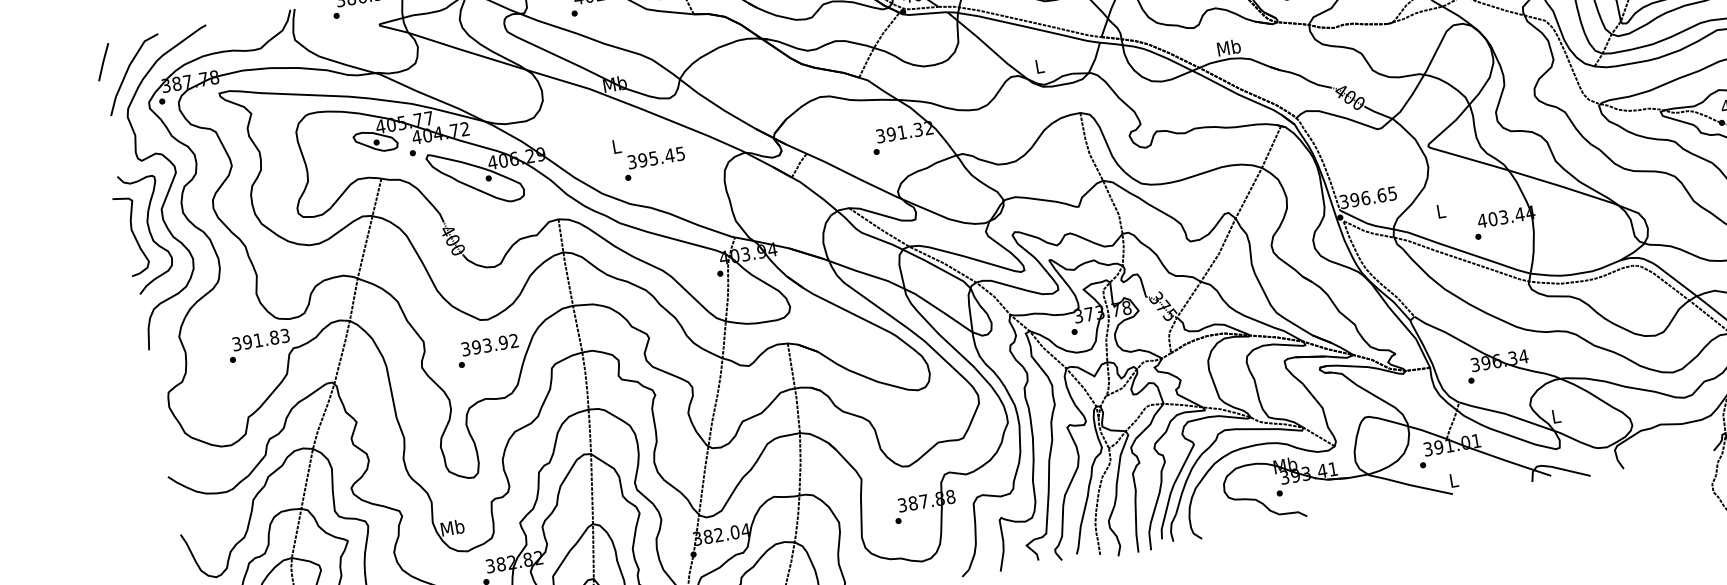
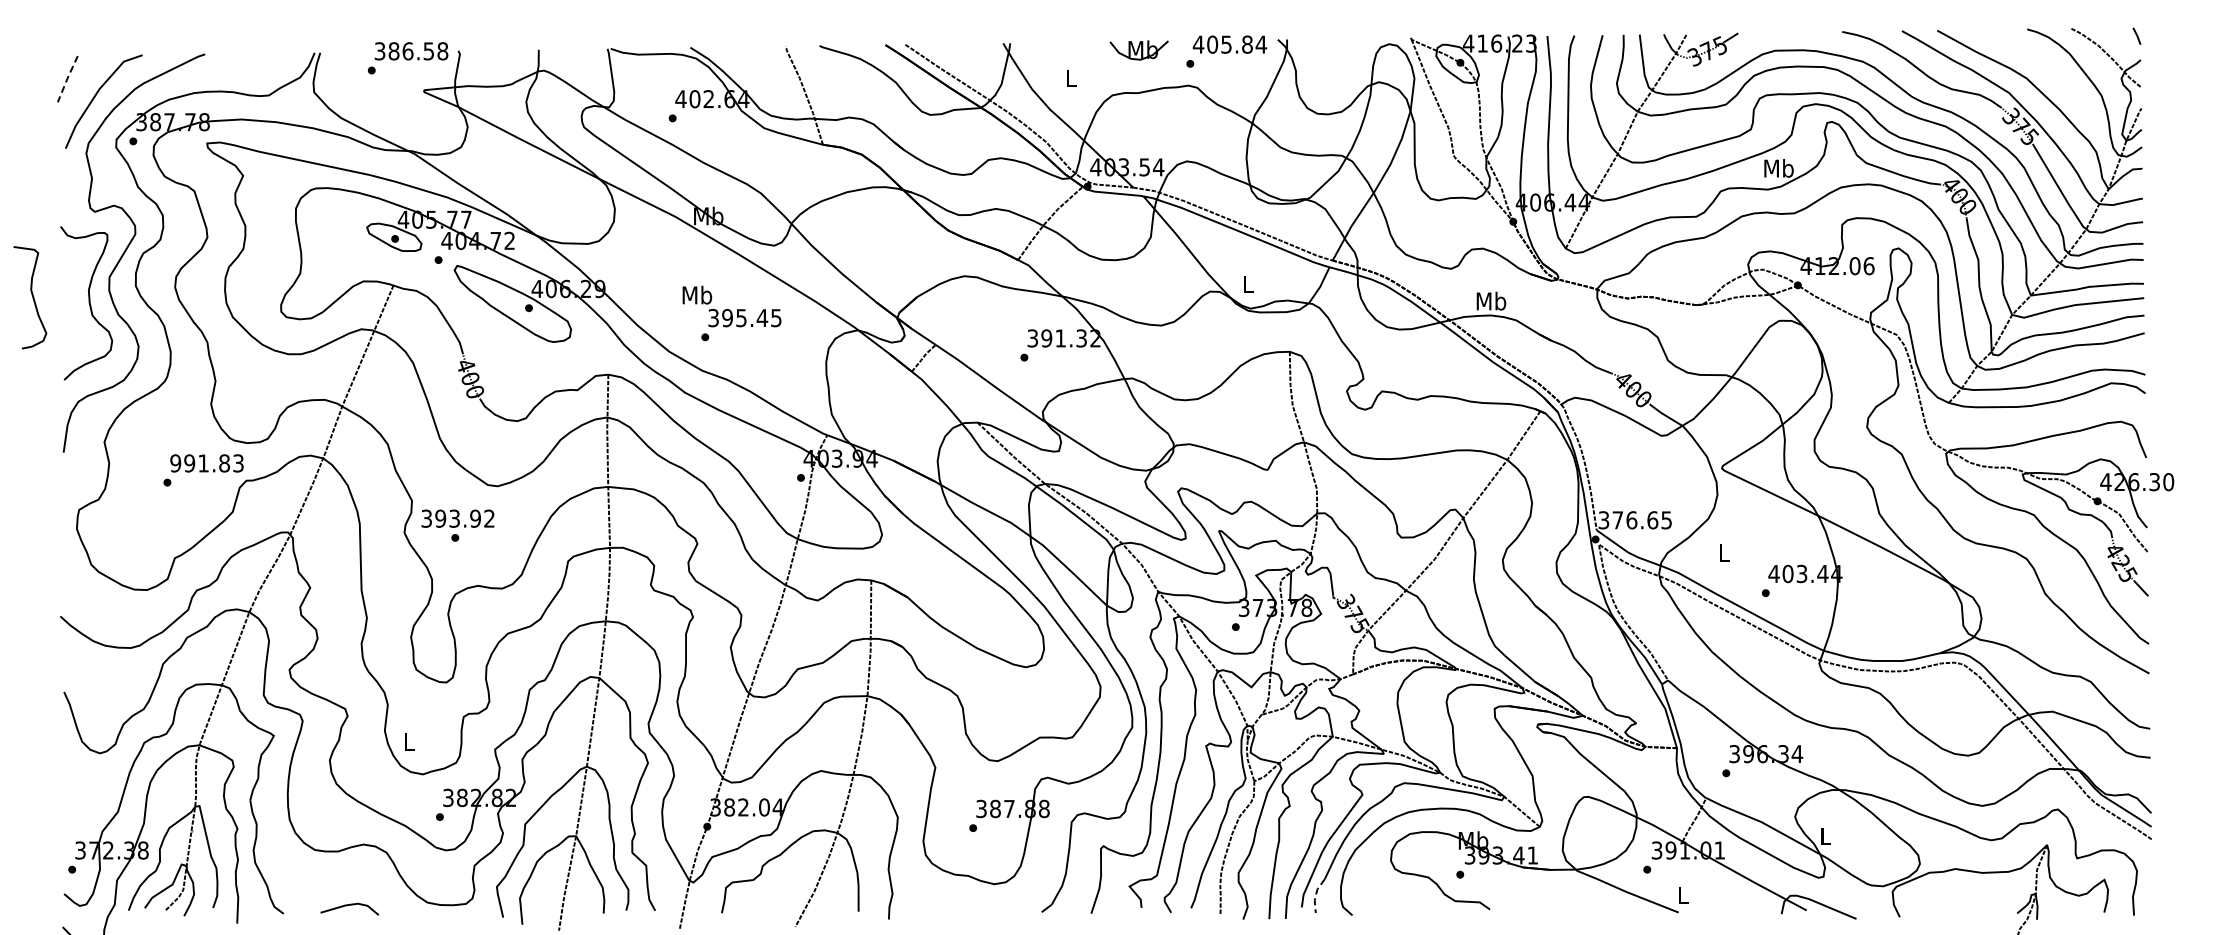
line: (103, 62) -> (67, 79), solid -> dashed
text: (616, 145) -> (697, 294), L -> Mb
text: (1354, 200) -> (1617, 520), 396.65 -> 376.65
curve: (133, 235) -> (32, 297), moved
text: (236, 344) -> (175, 463), 391.83 -> 991.83
text: (489, 344) -> (457, 518), moved
text: (452, 527) -> (408, 741), Mb -> L
line: (1171, 528) -> (1316, 895), solid -> dashed

